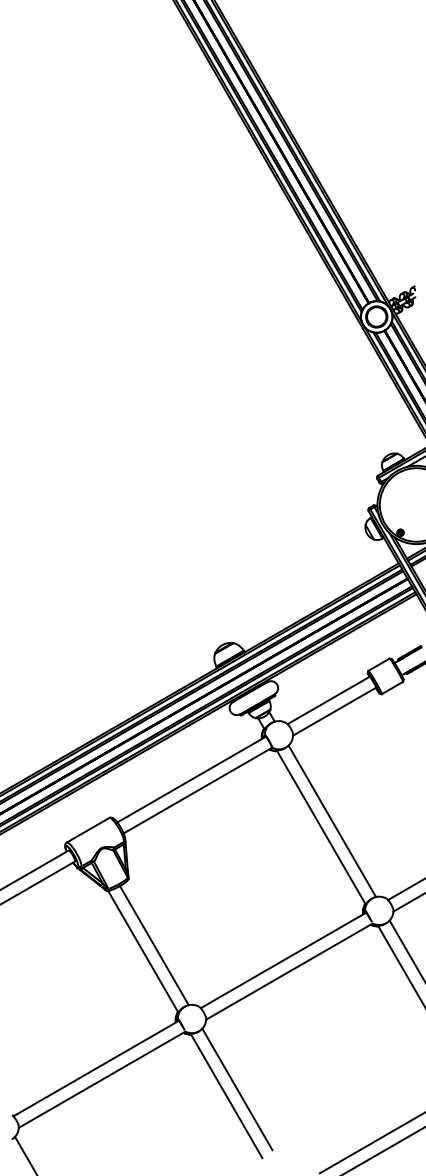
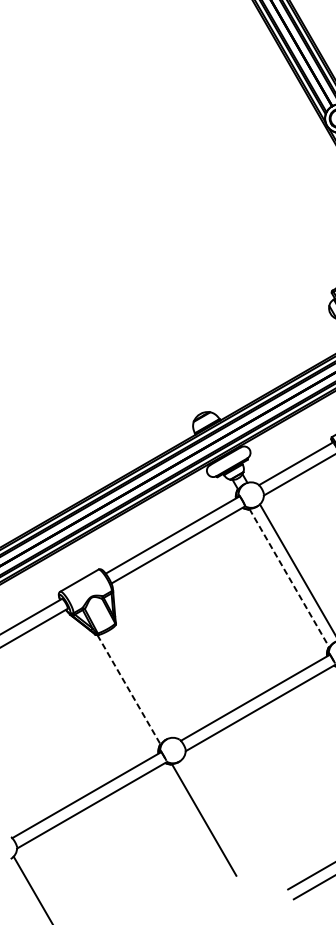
line: (321, 827) -> (289, 578), solid -> dashed
line: (153, 945) -> (138, 684), removed
line: (143, 952) -> (129, 690), solid -> dashed
line: (237, 1089) -> (213, 814), removed

